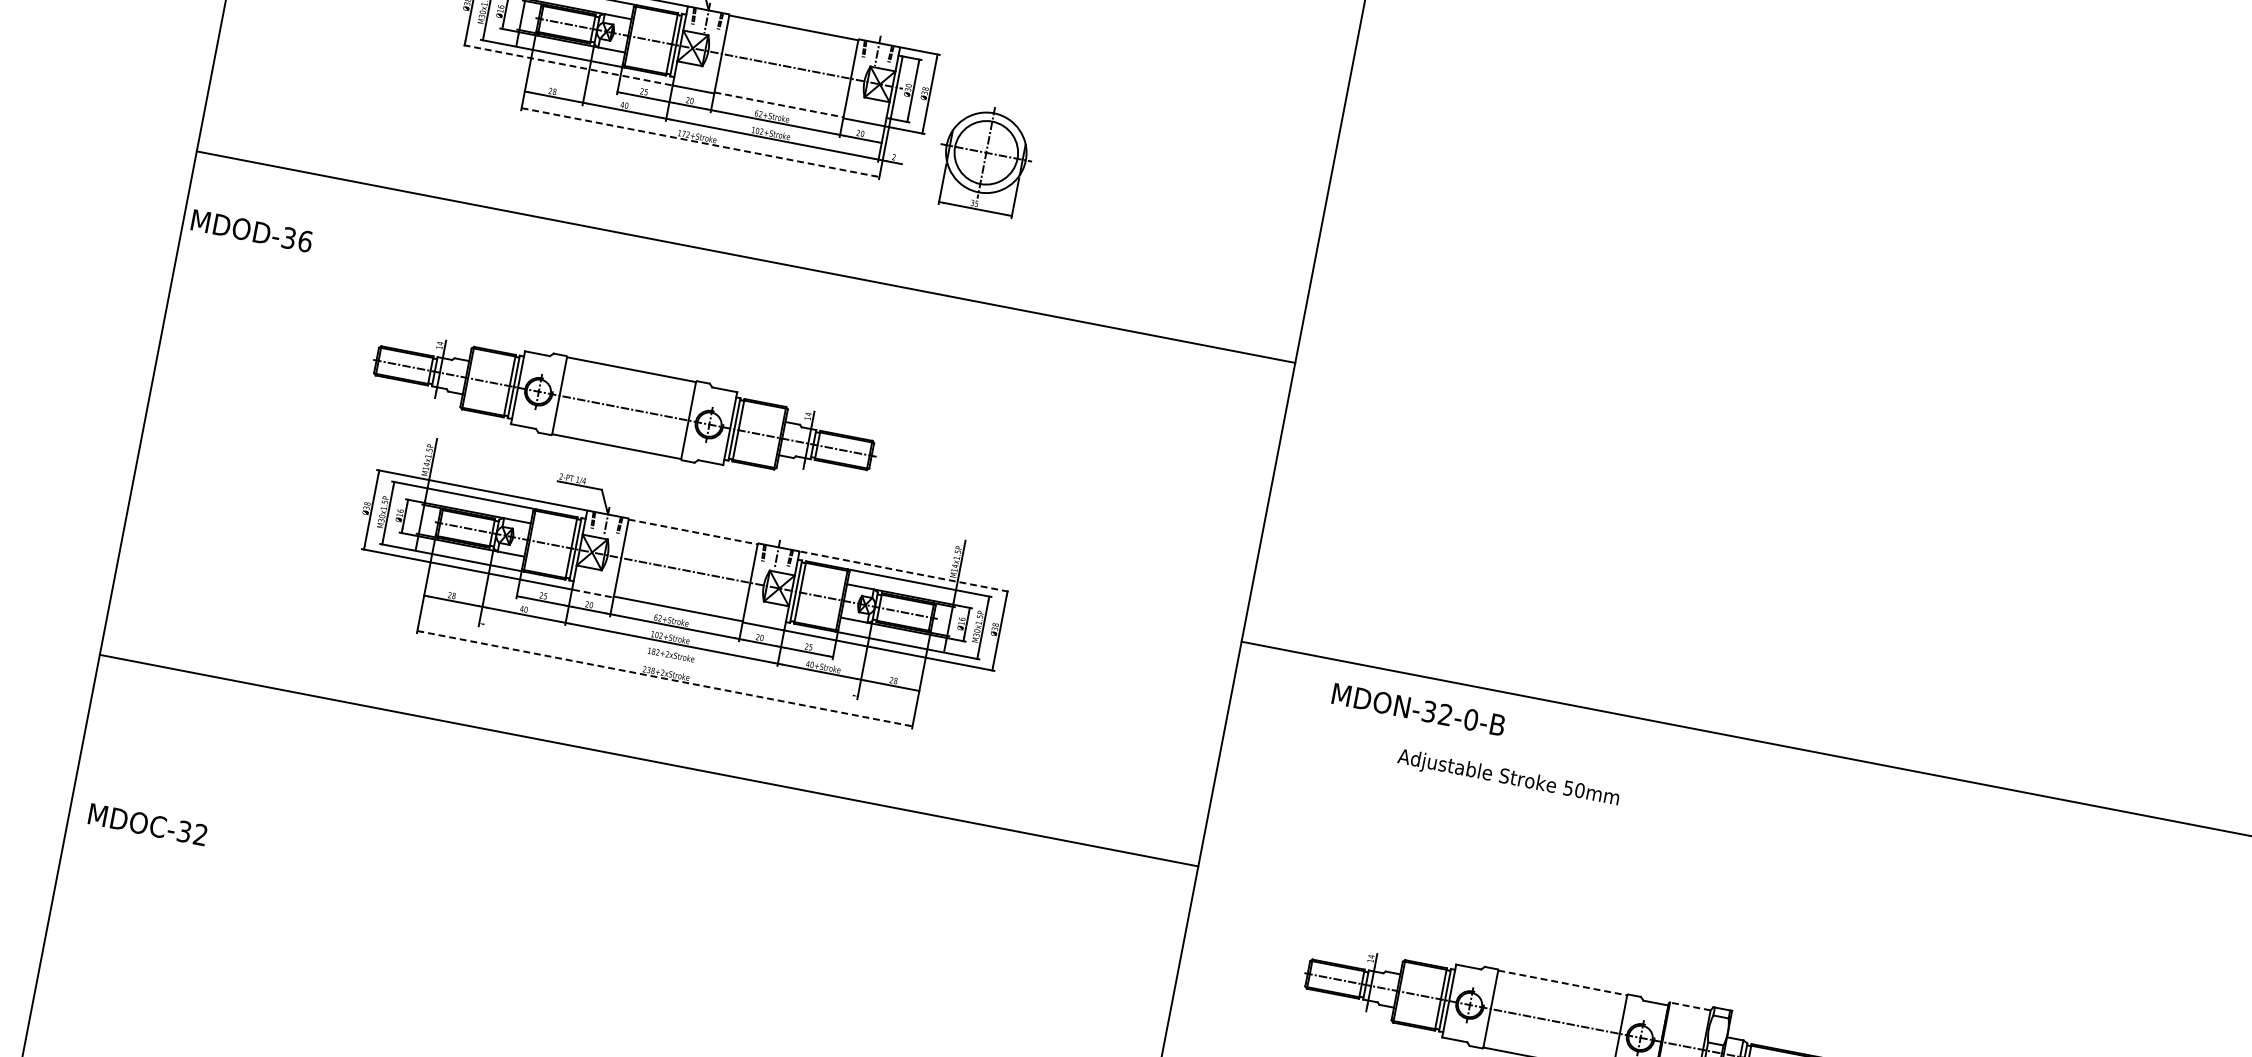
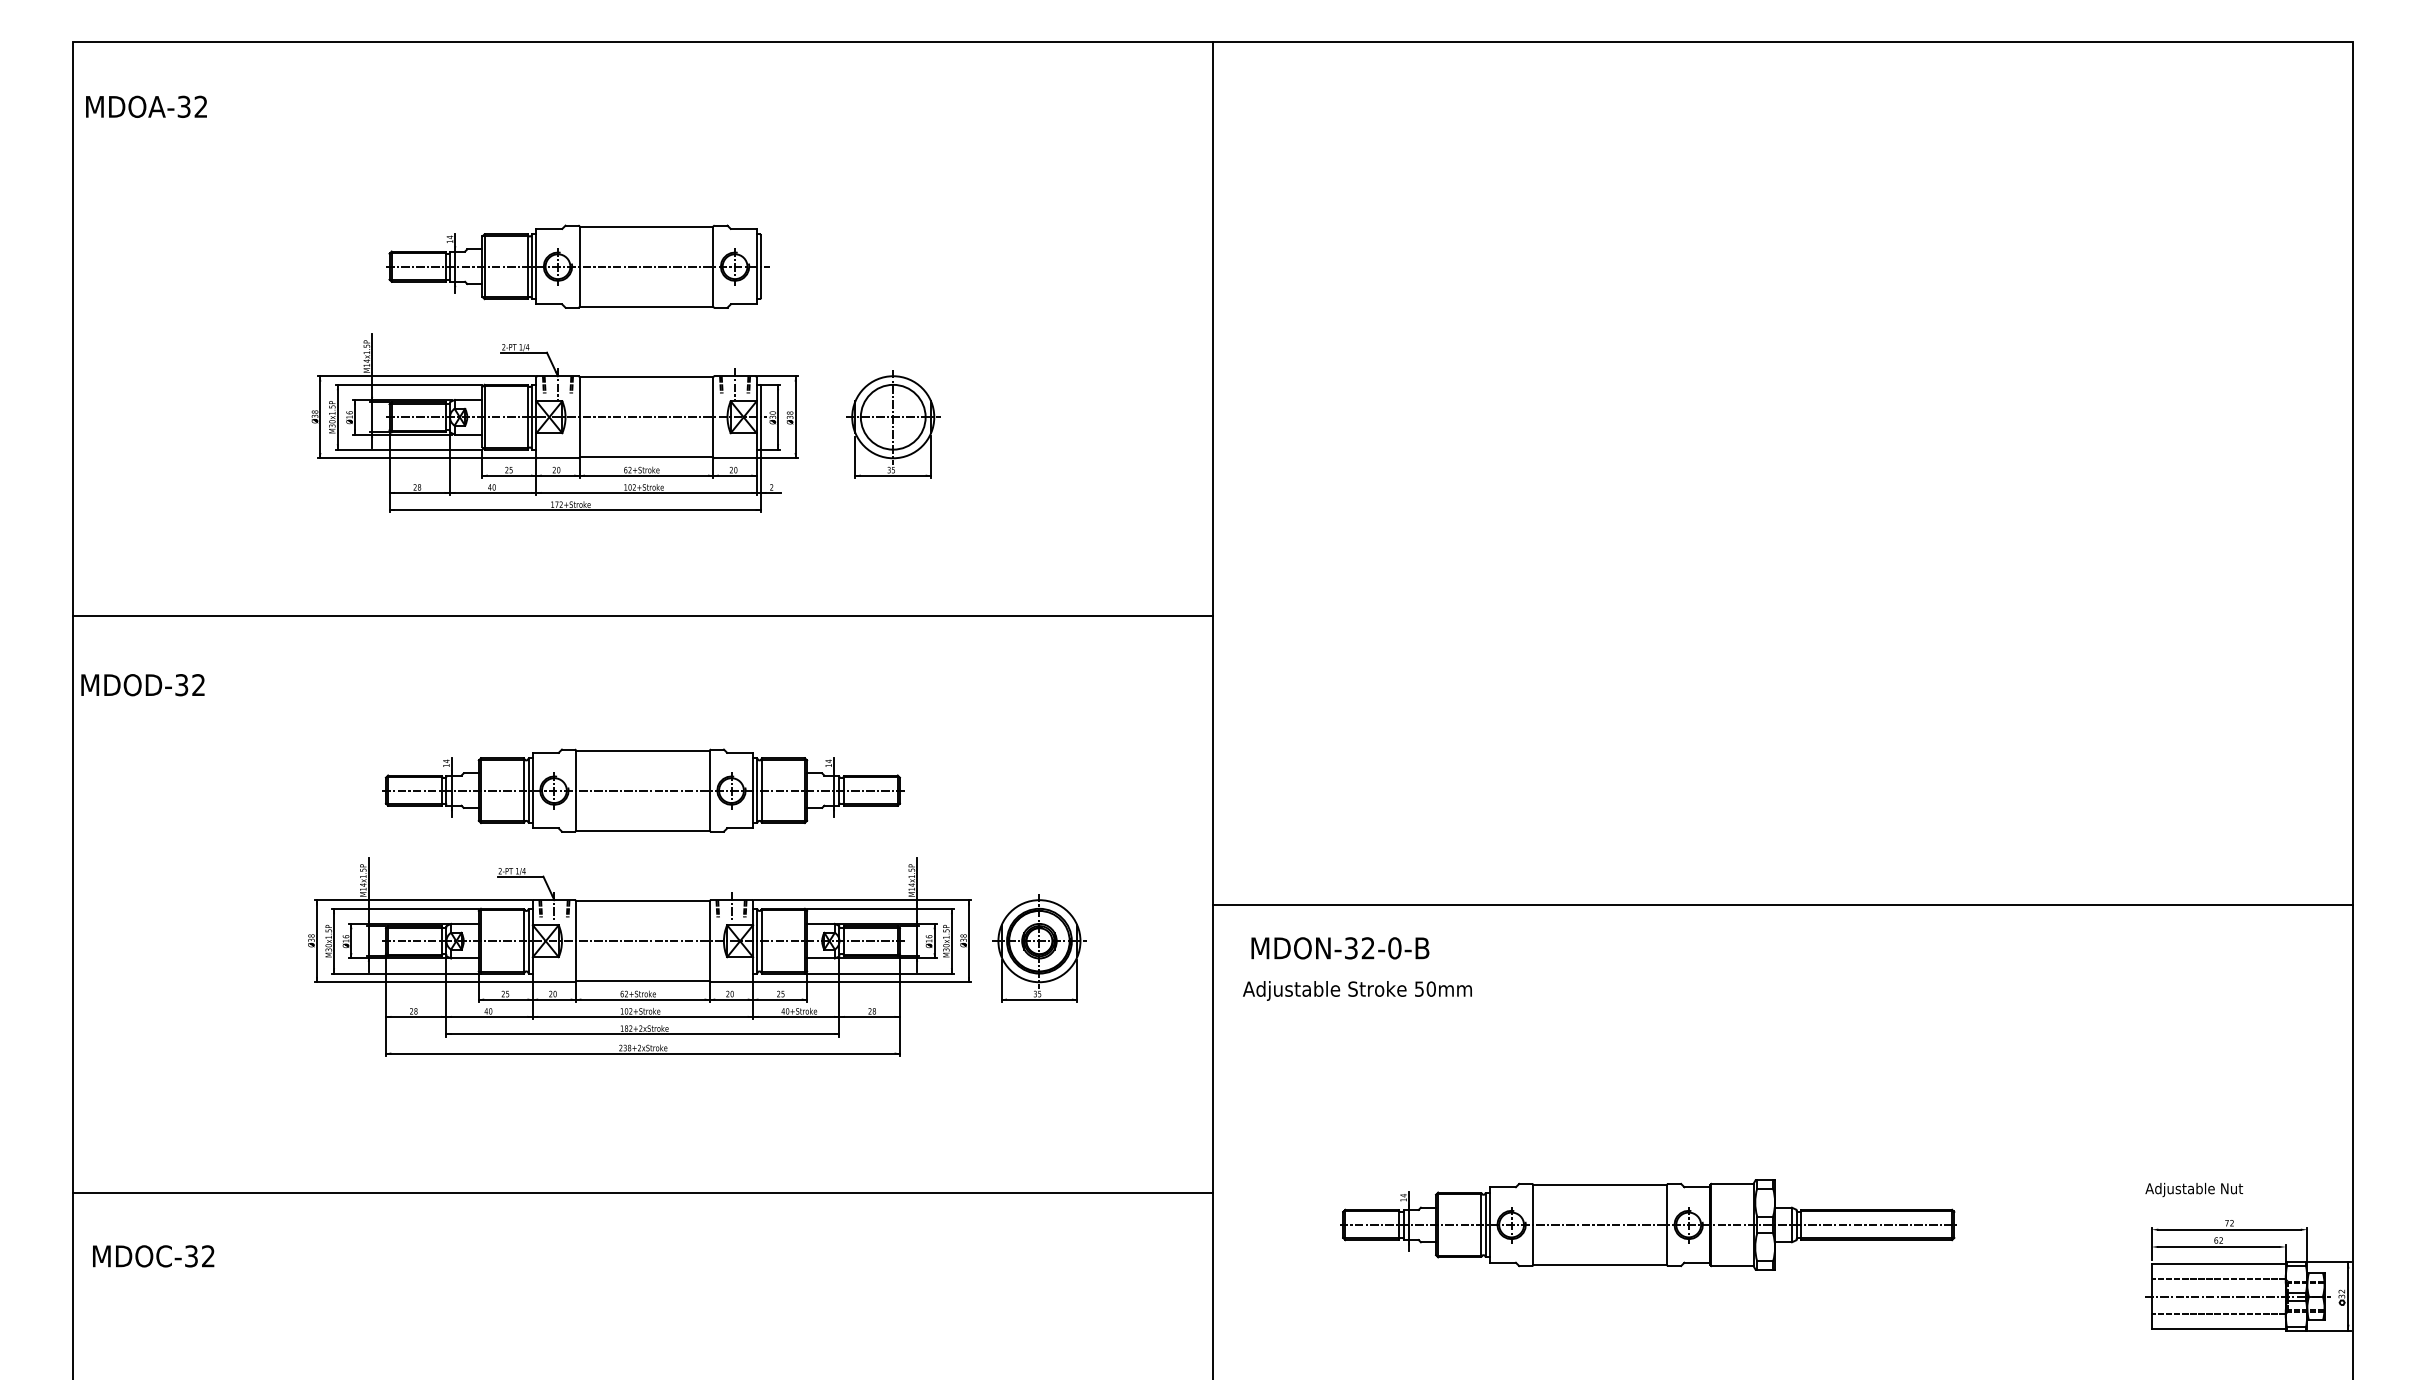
line: (566, 65) -> (426, 458), dashed -> solid
line: (778, 105) -> (646, 457), dashed -> solid
line: (700, 143) -> (575, 510), dashed -> solid
part: (985, 159) -> (893, 424), moved
text: (305, 241) -> (198, 685), MDOD-36 -> MDOD-32
part: (624, 408) -> (643, 790), moved
line: (692, 532) -> (642, 901), dashed -> solid
line: (904, 571) -> (862, 900), dashed -> solid
line: (592, 593) -> (554, 982), dashed -> solid
part: (1066, 651) -> (1039, 948), added
line: (668, 660) -> (642, 1034), added
line: (664, 678) -> (642, 1053), dashed -> solid
text: (1418, 709) -> (1340, 948), moved
line: (648, 760) -> (642, 1192), moved
text: (1508, 778) -> (1357, 990), moved
text: (147, 824) -> (153, 1256), moved
line: (1562, 983) -> (1600, 1185), dashed -> solid
line: (1689, 1005) -> (1731, 1183), dashed -> solid

